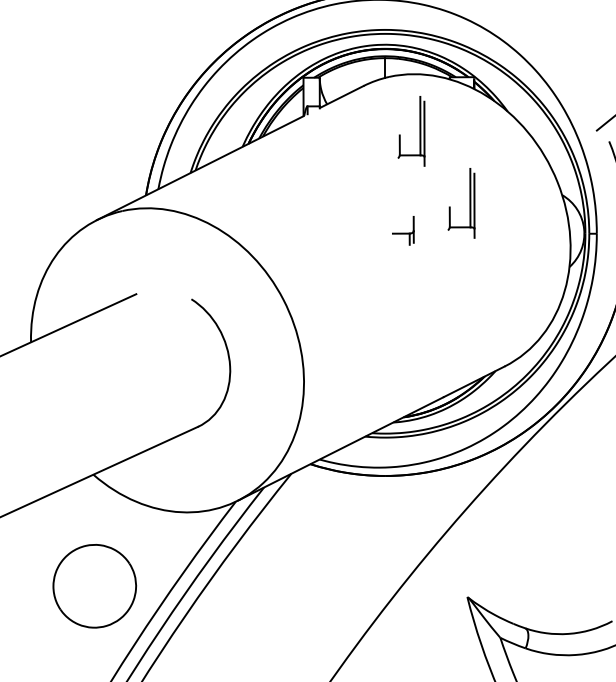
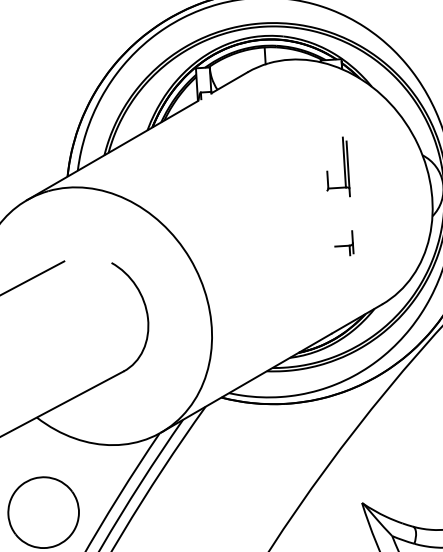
part: (419, 131) -> (297, 108), removed
part: (403, 230) -> (344, 243), moved

